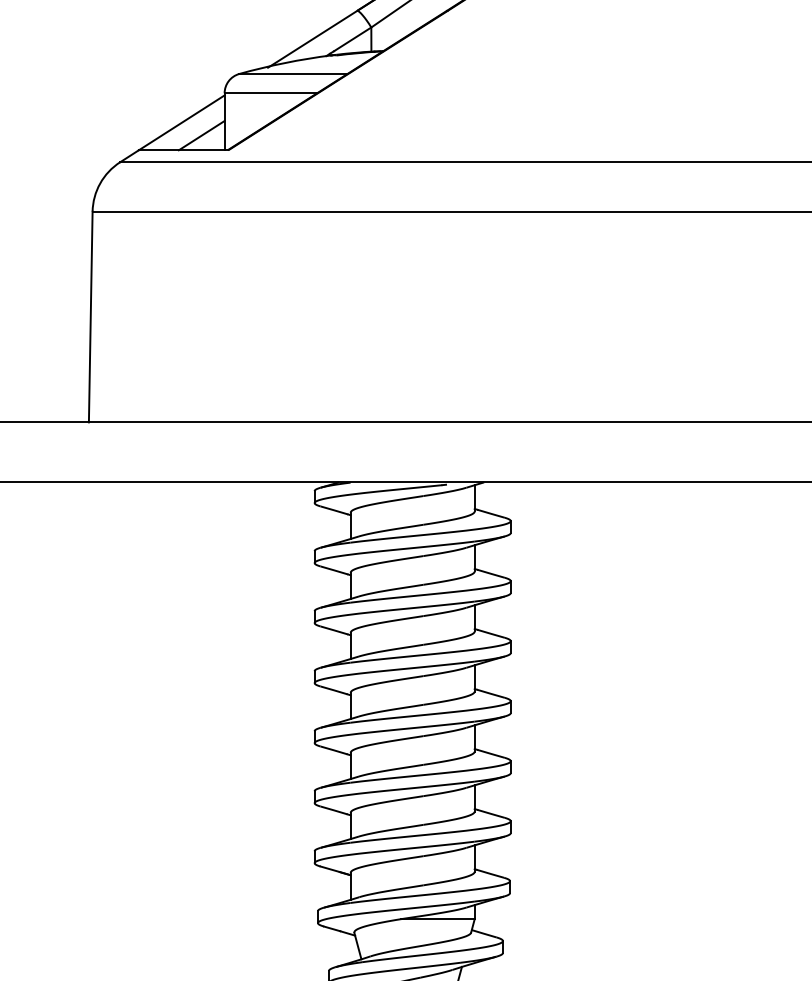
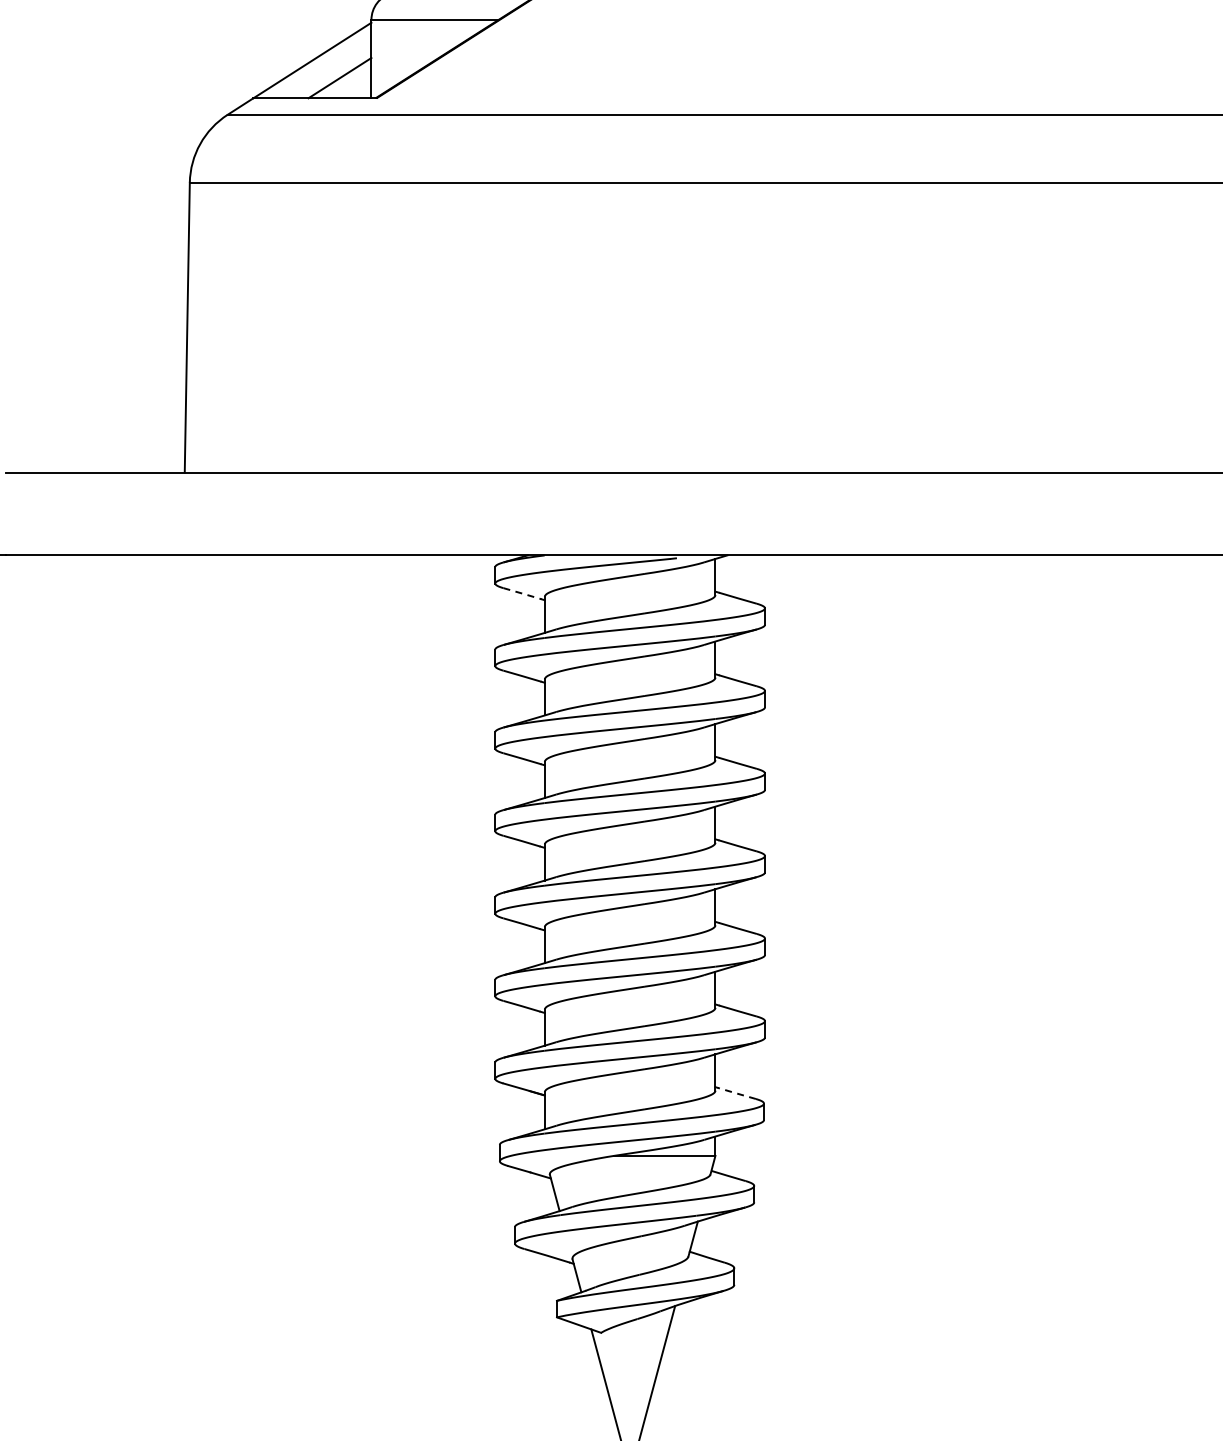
line: (334, 510) -> (522, 593), solid -> dashed
line: (490, 873) -> (737, 1093), solid -> dashed

